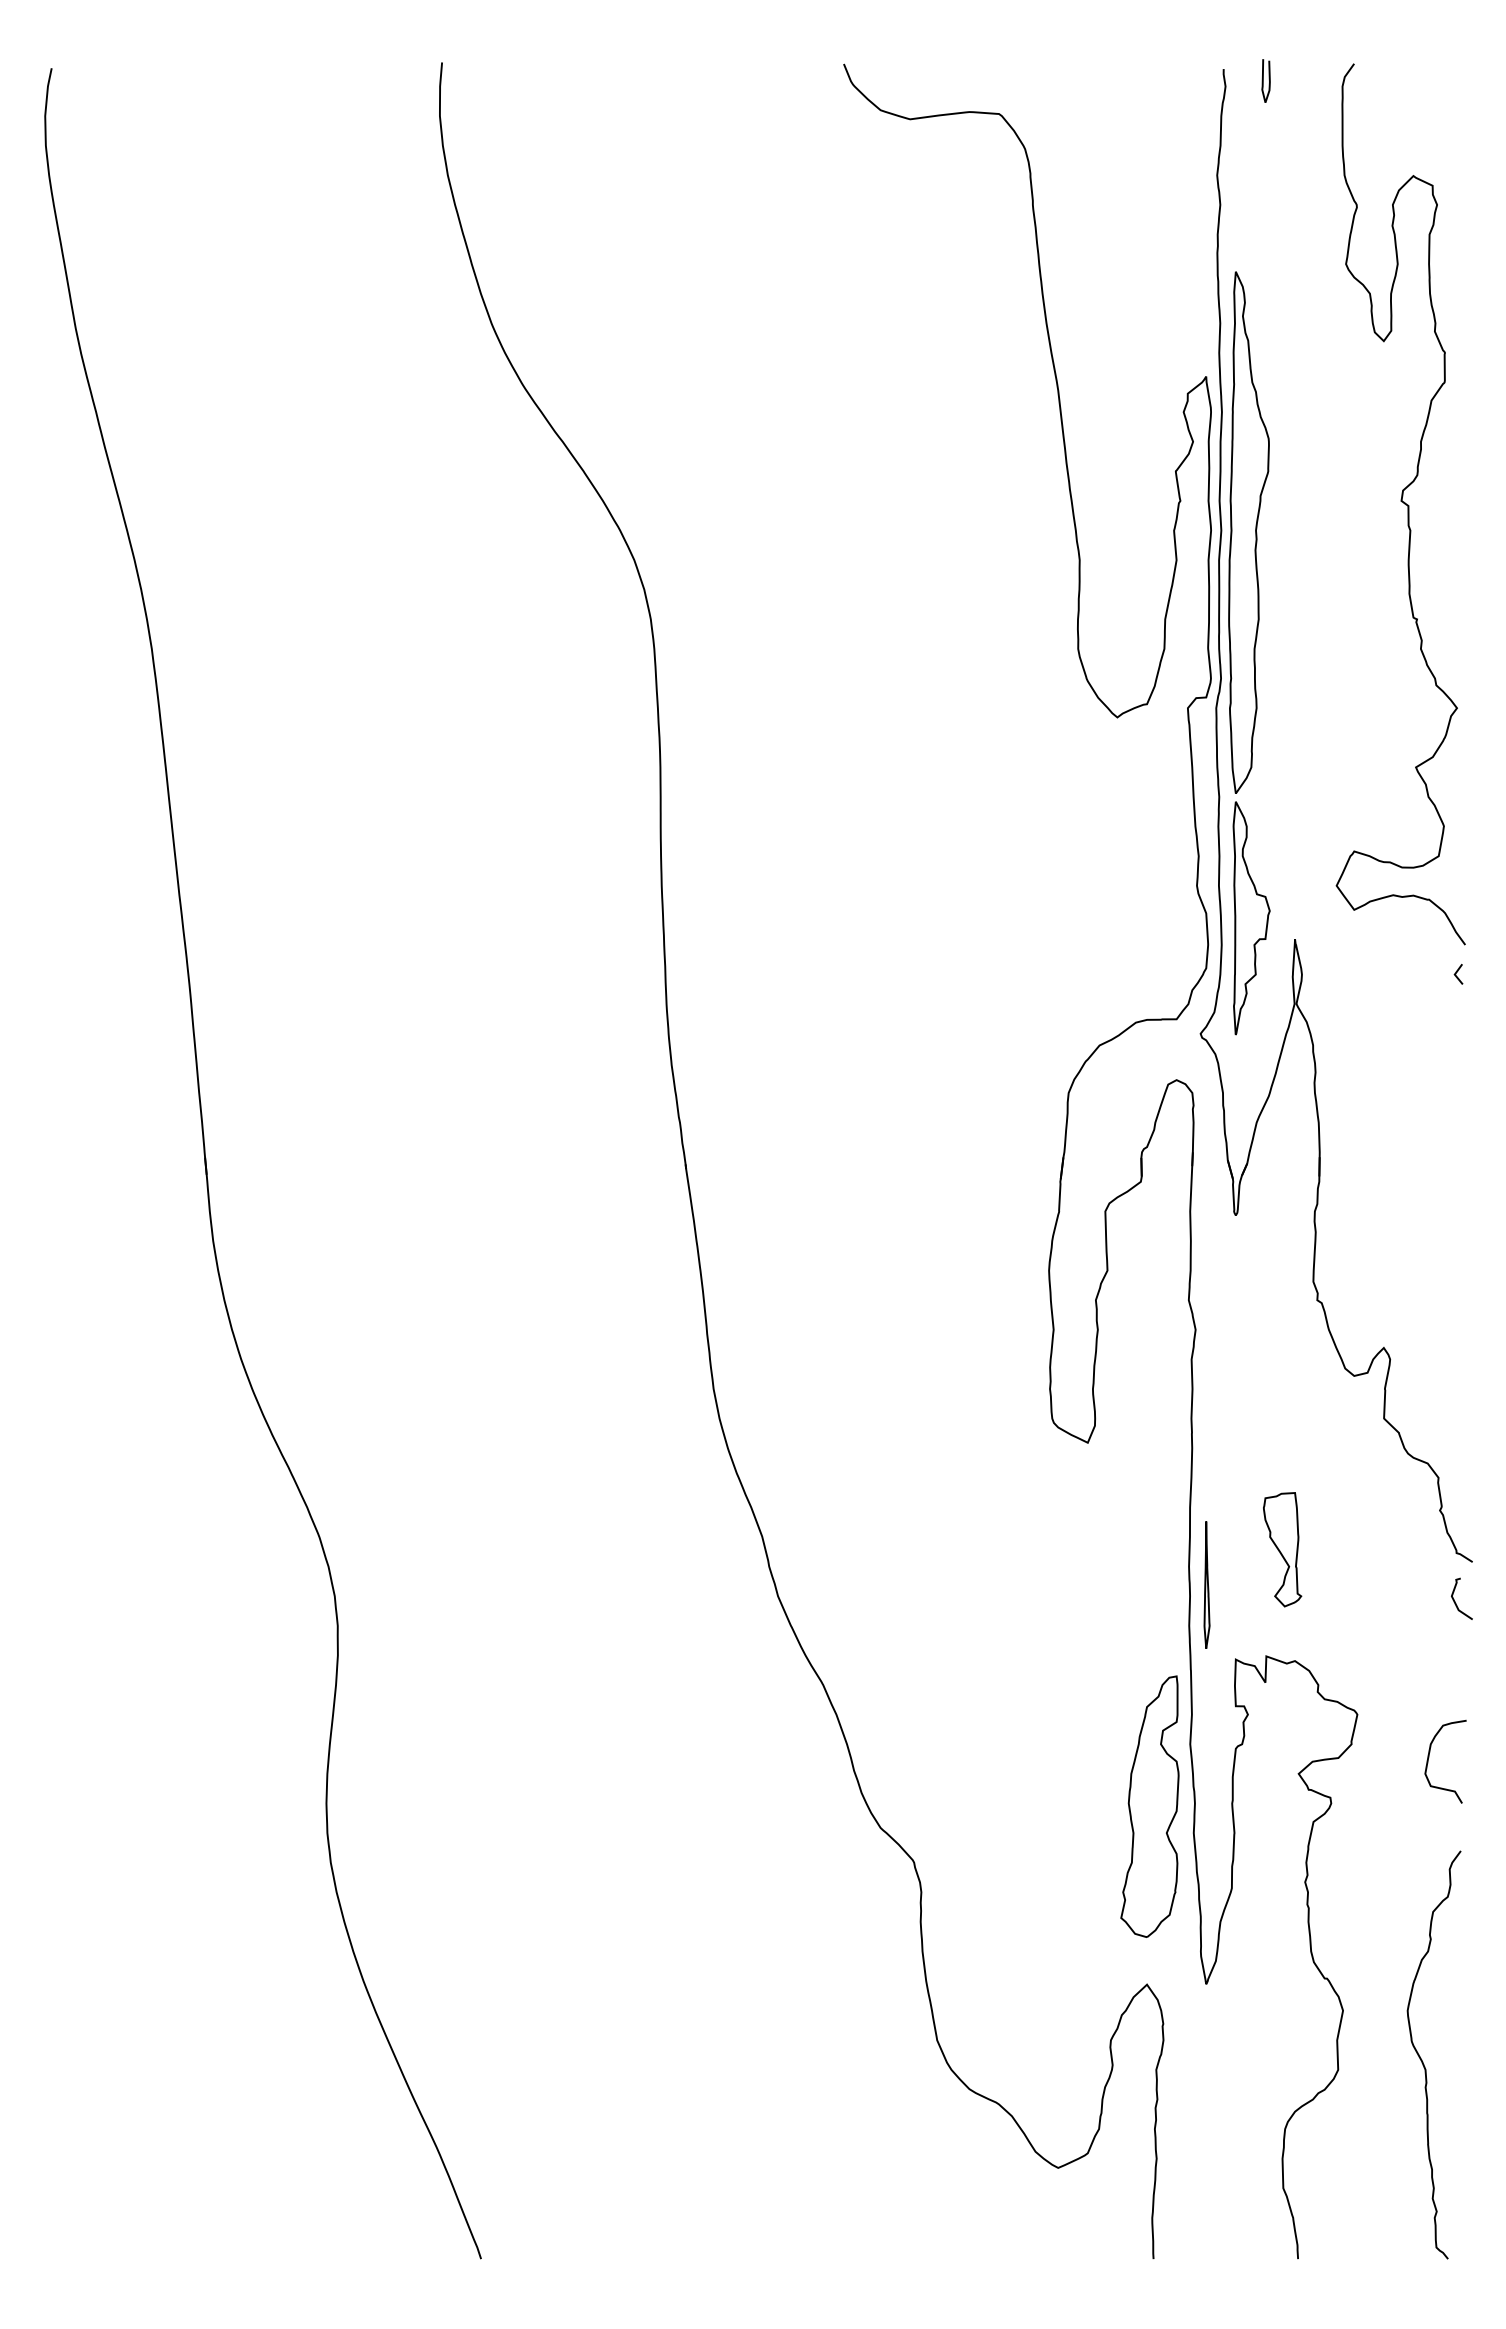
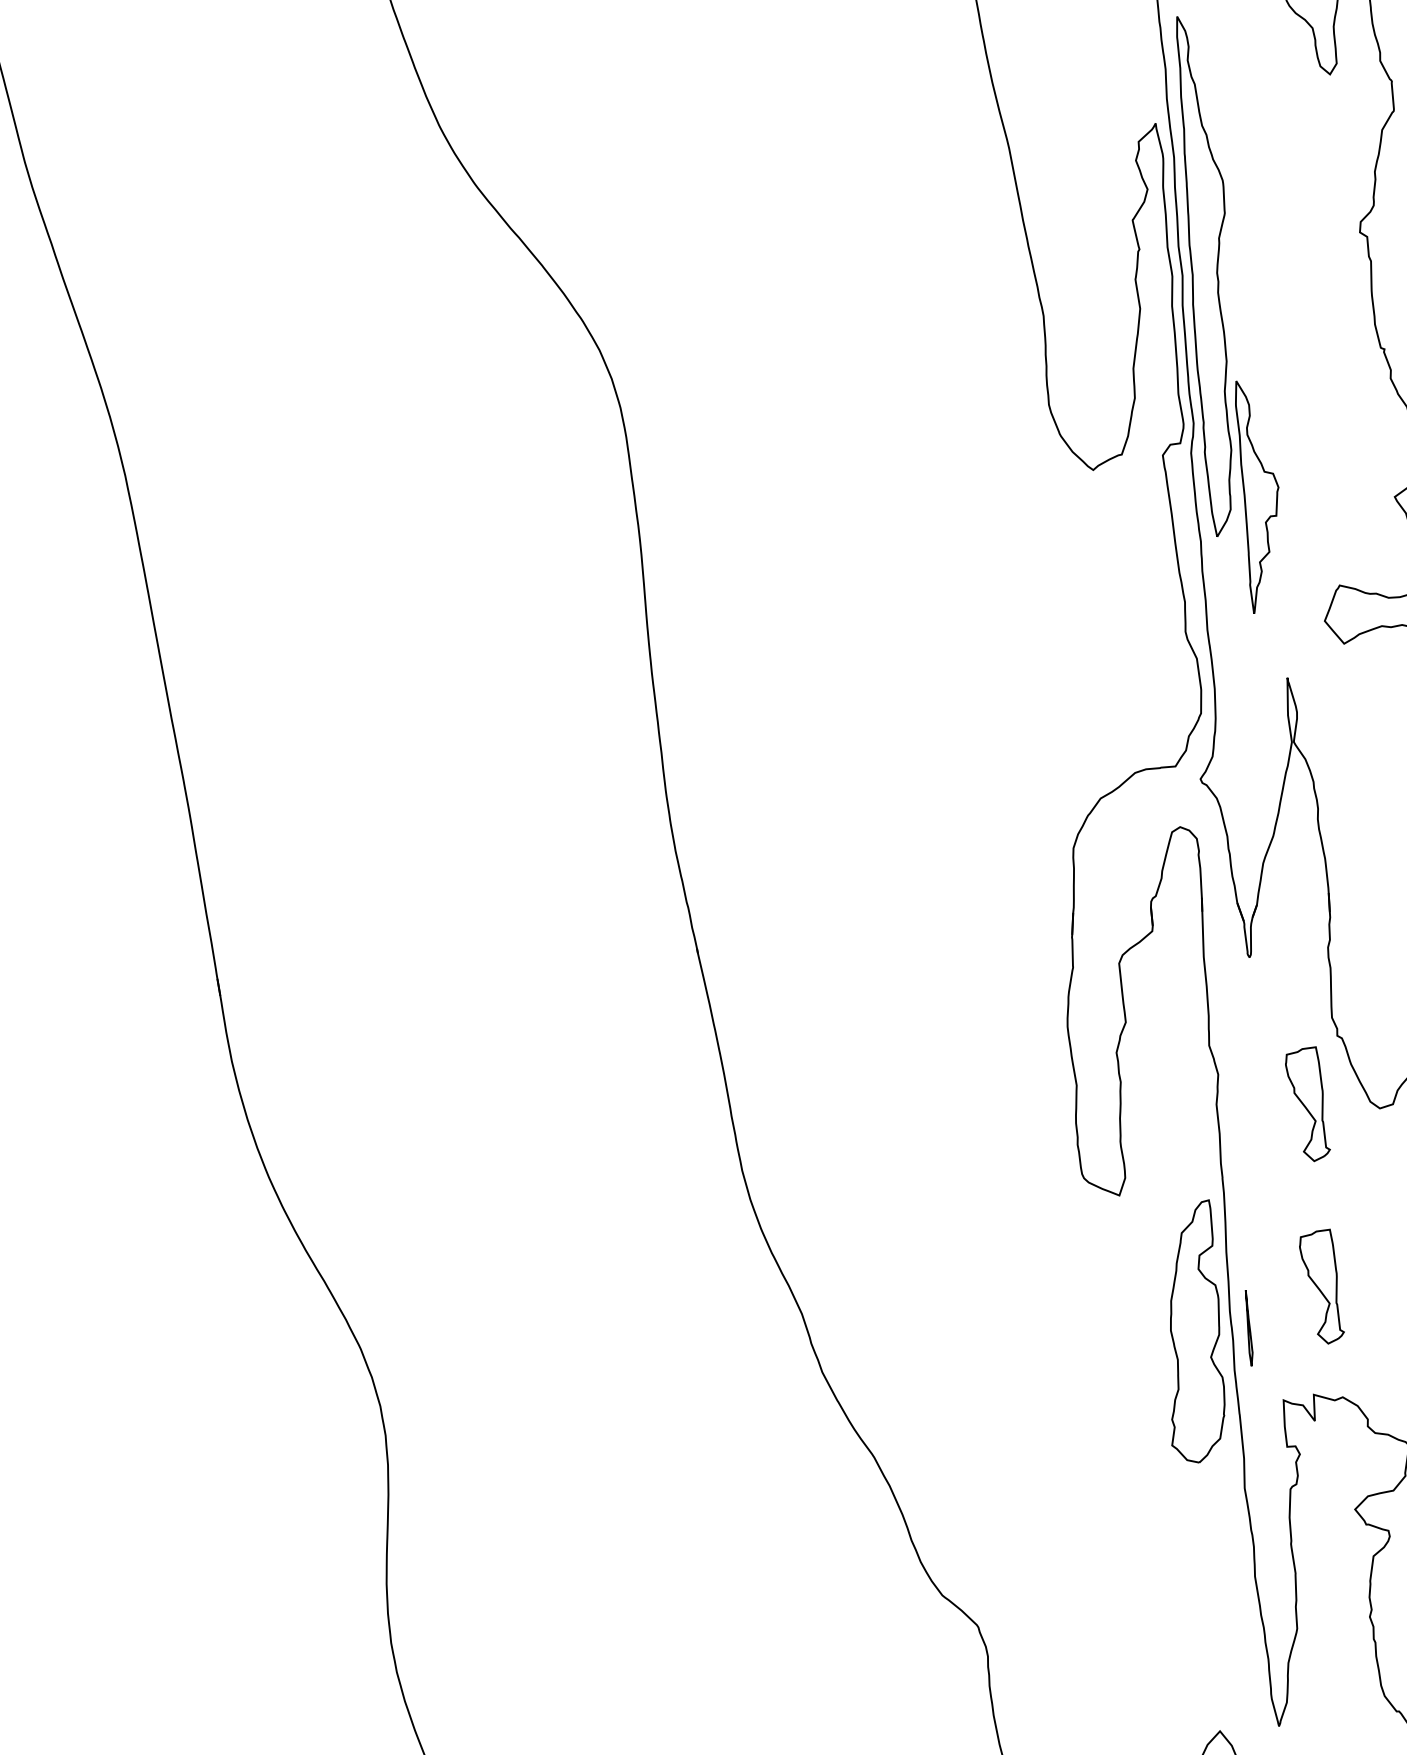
part: (1251, 918) -> (1260, 496), moved
part: (1282, 1366) -> (1307, 1104), added
part: (1206, 1584) -> (1248, 1327), size x0.6
part: (1149, 1806) -> (1191, 1332), moved

